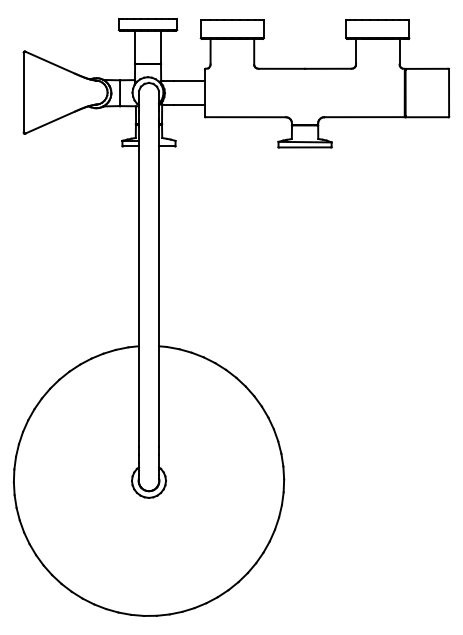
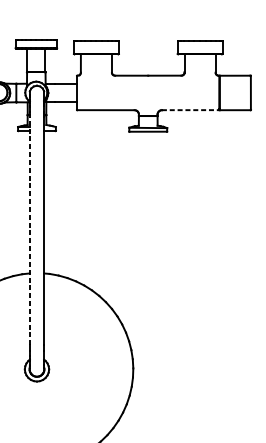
line: (364, 117) -> (190, 110), solid -> dashed
line: (138, 287) -> (29, 231), solid -> dashed

